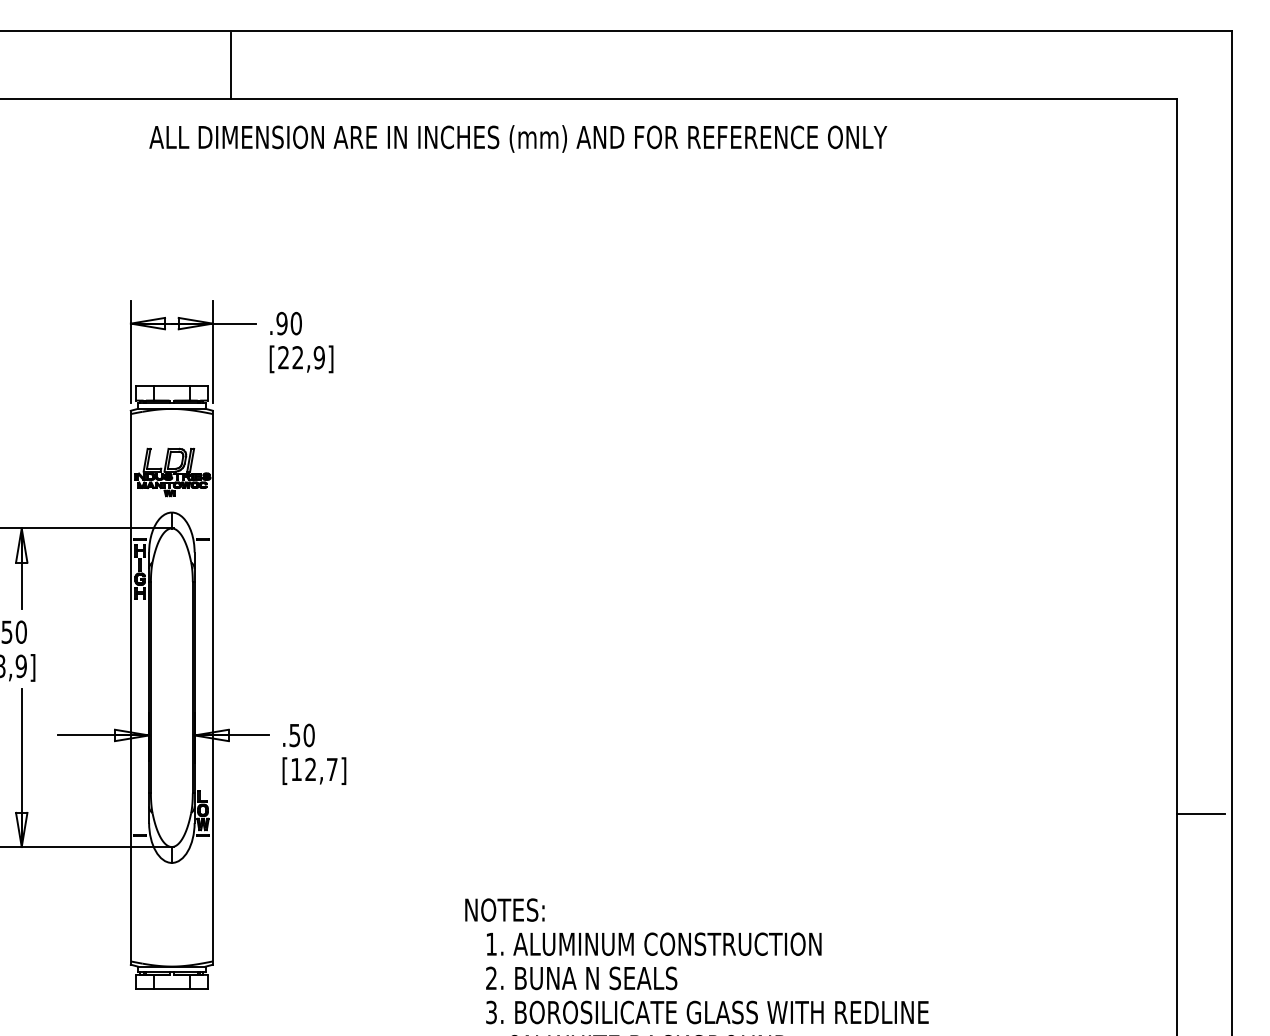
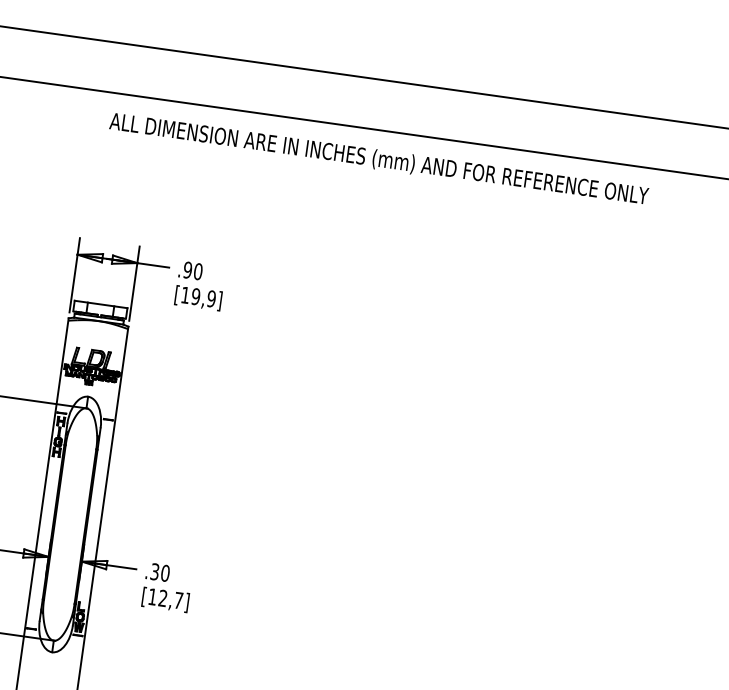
line: (230, 65) -> (176, 76), removed
text: (290, 357) -> (190, 295), [22,9] -> [19,9]
text: (295, 734) -> (155, 571), .50 -> .30

